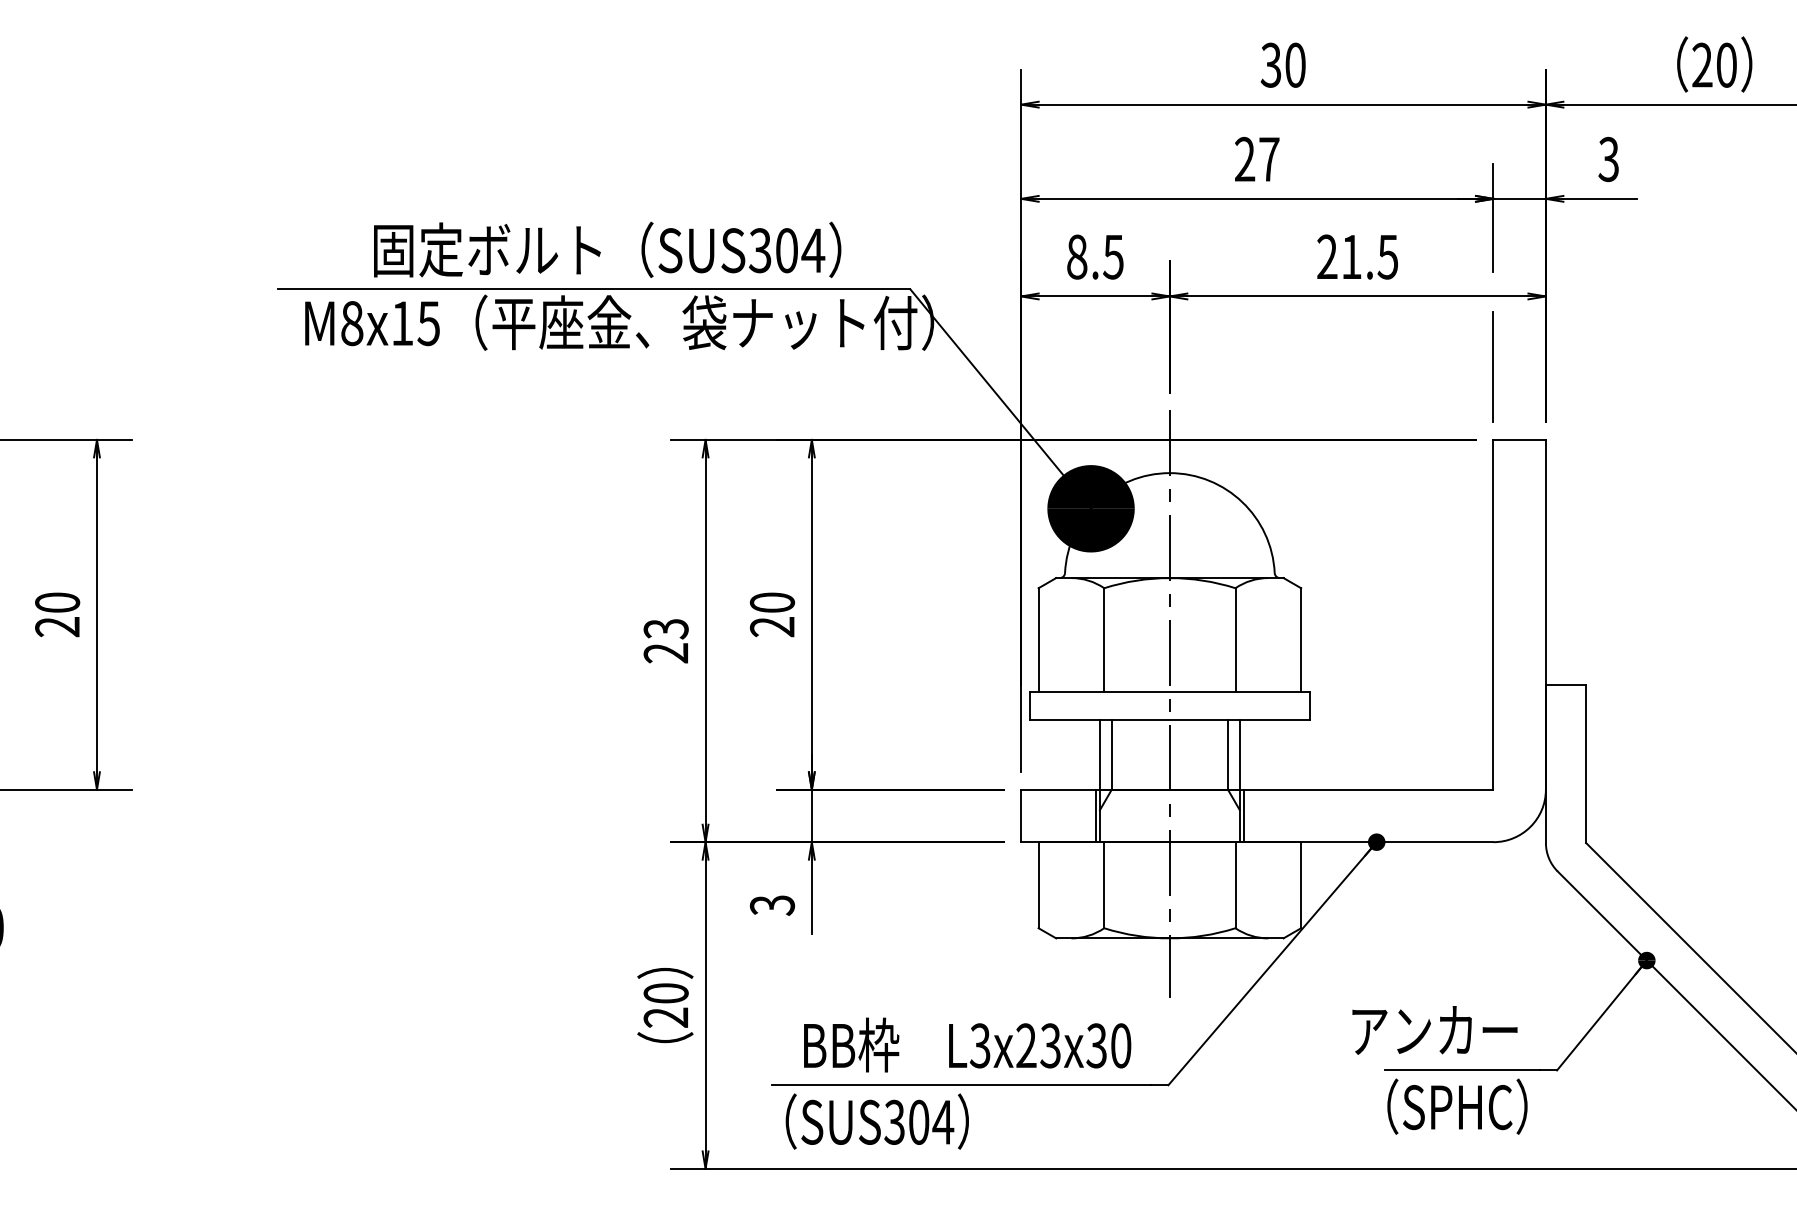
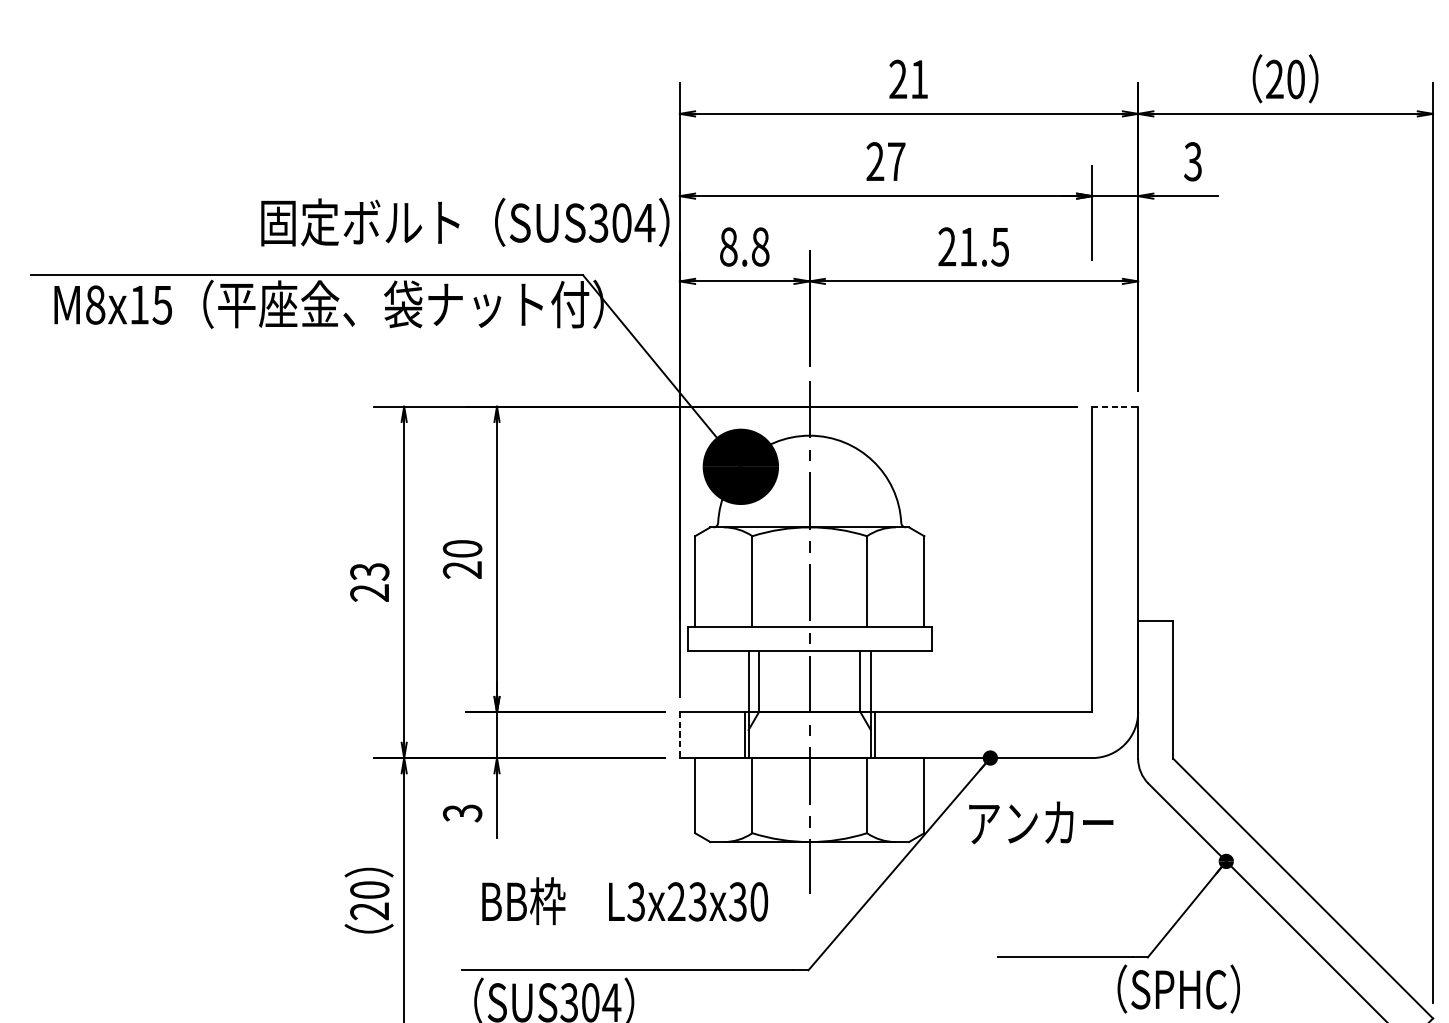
text: (1282, 64) -> (908, 78), 30 -> 21
text: (607, 249) -> (465, 222), moved
text: (1113, 256) -> (760, 246), 8.5 -> 8.8
line: (1493, 367) -> (1092, 343), removed
line: (1520, 439) -> (1115, 406), solid -> dashed
line: (1021, 816) -> (680, 735), solid -> dashed
text: (1434, 1030) -> (1040, 822), moved
text: (967, 1044) -> (625, 900), moved
text: (1457, 1106) -> (1178, 988), moved

